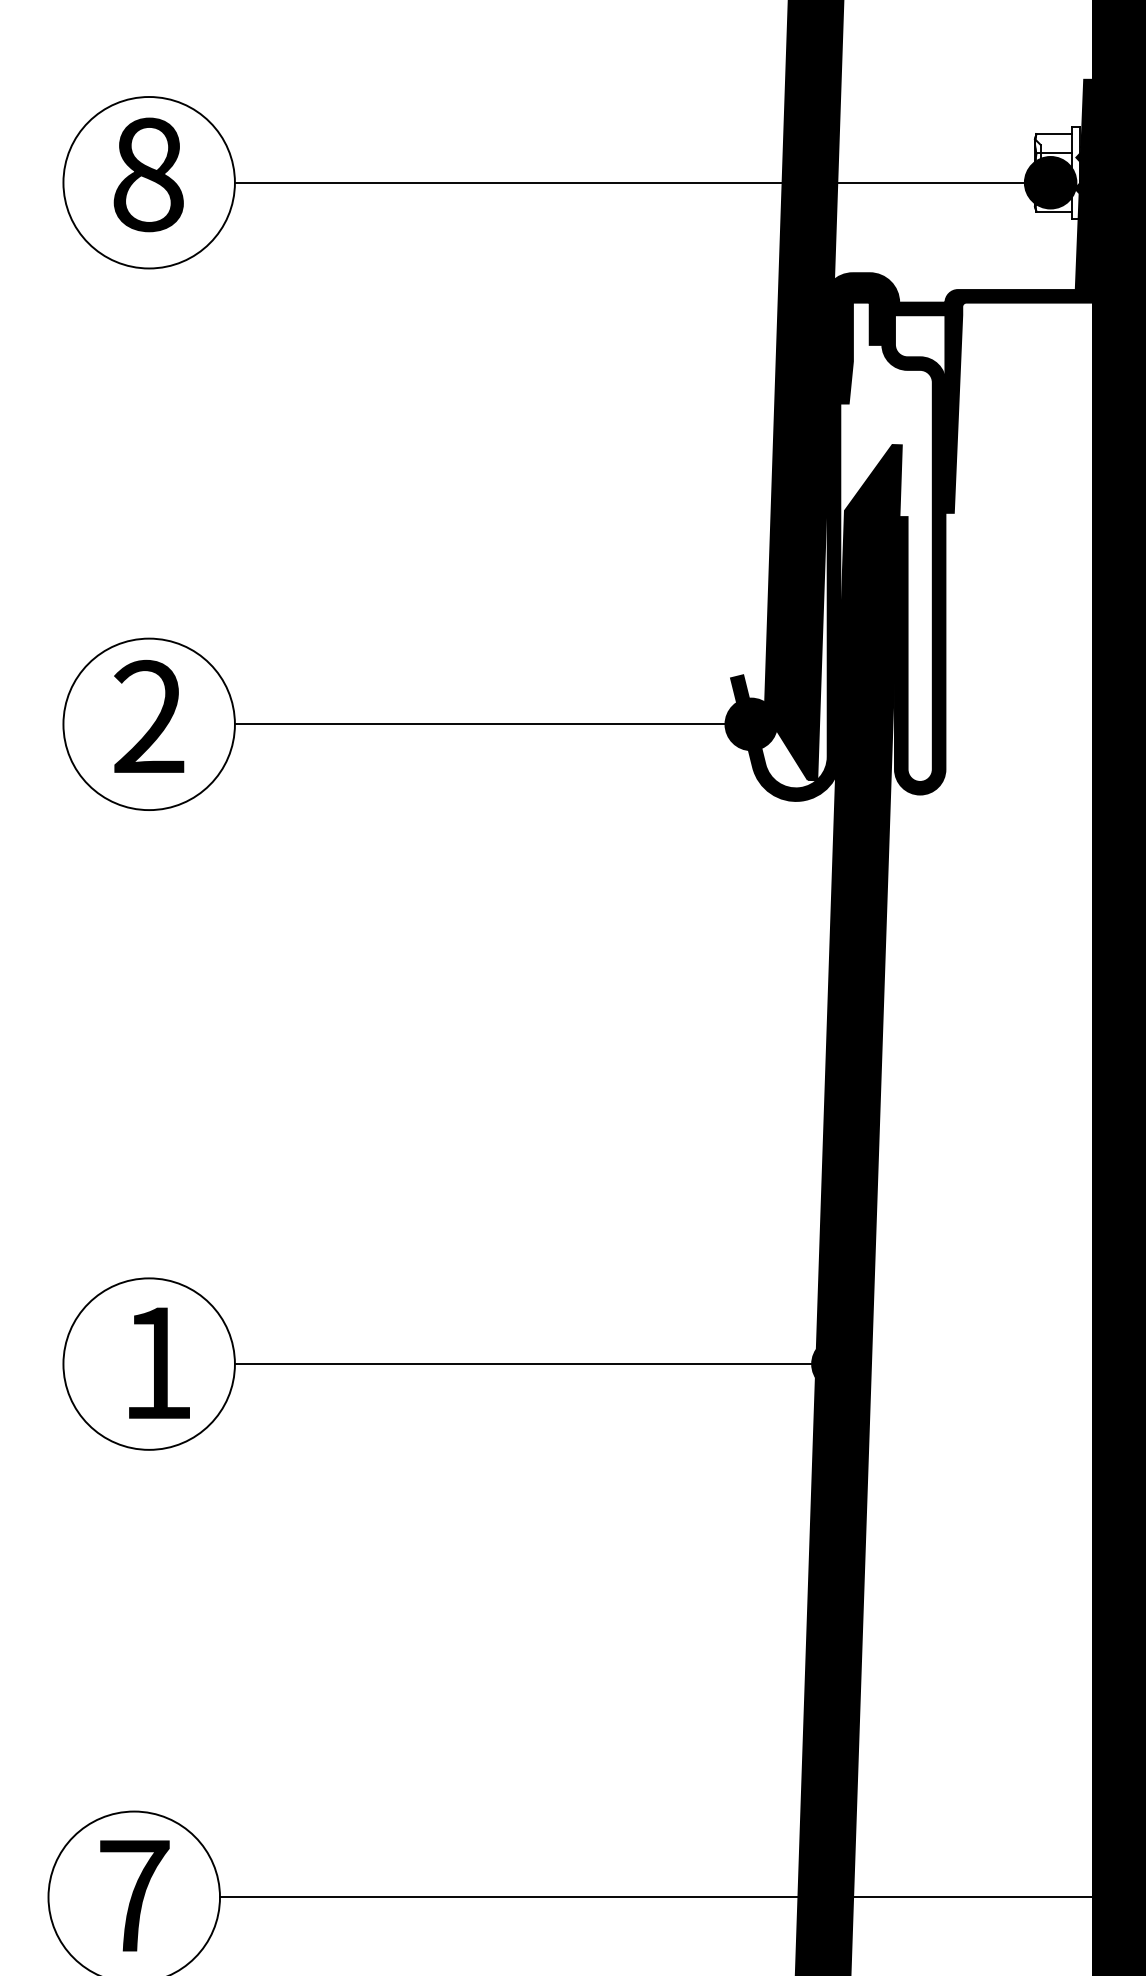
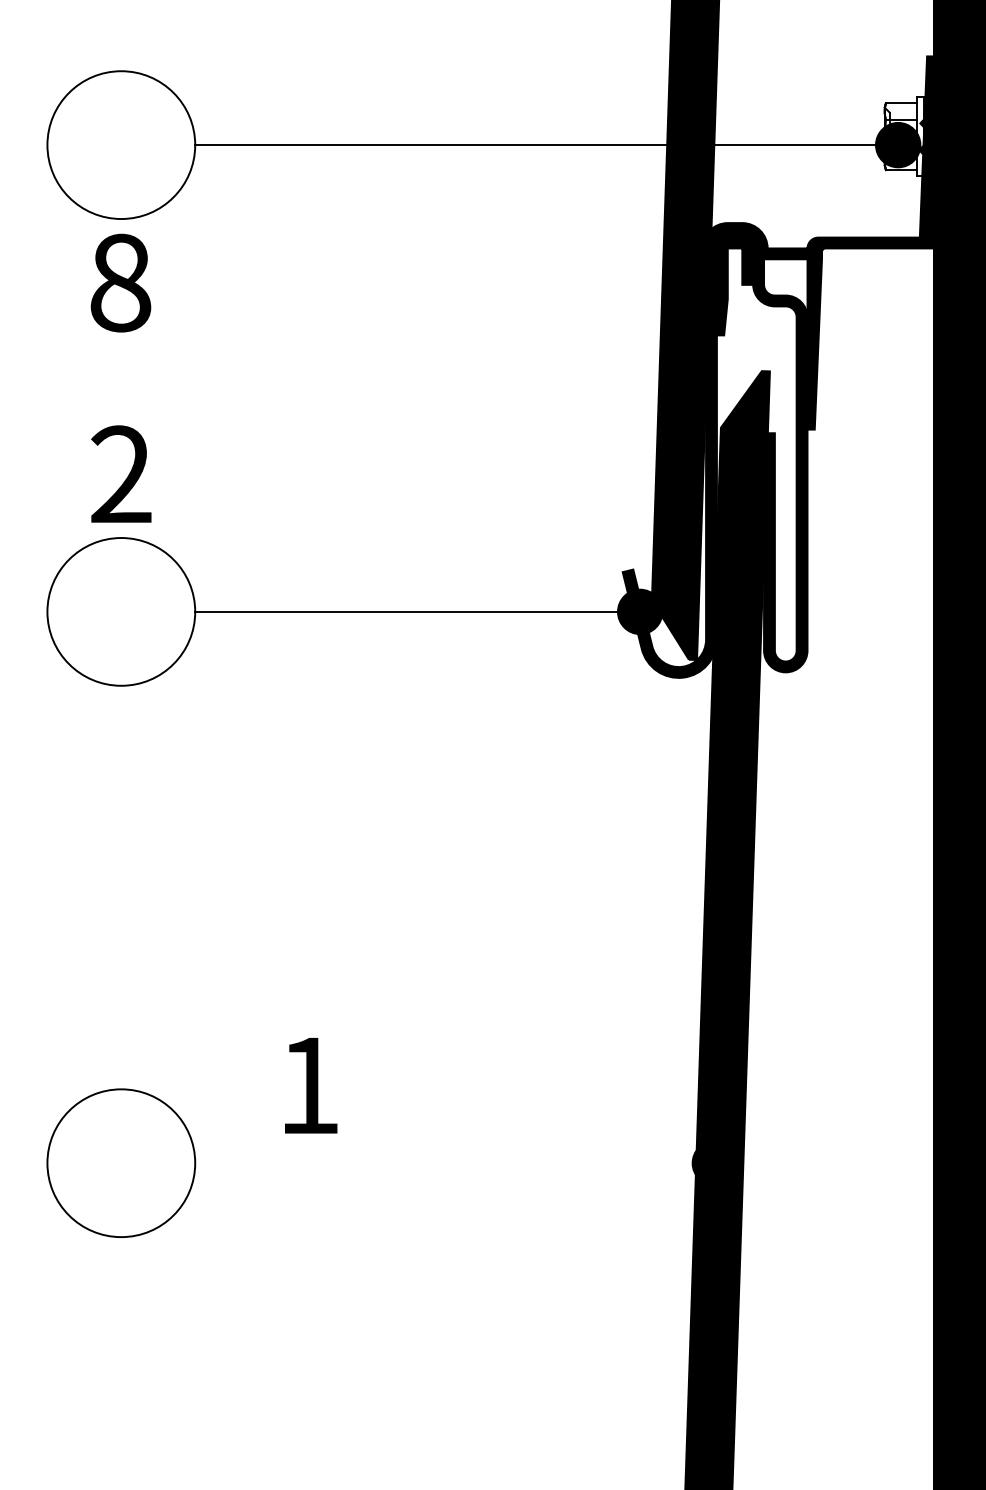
text: (148, 174) -> (120, 282), moved
text: (149, 716) -> (121, 474), moved
text: (159, 1362) -> (311, 1085), moved
line: (535, 1364) -> (454, 1163), removed

